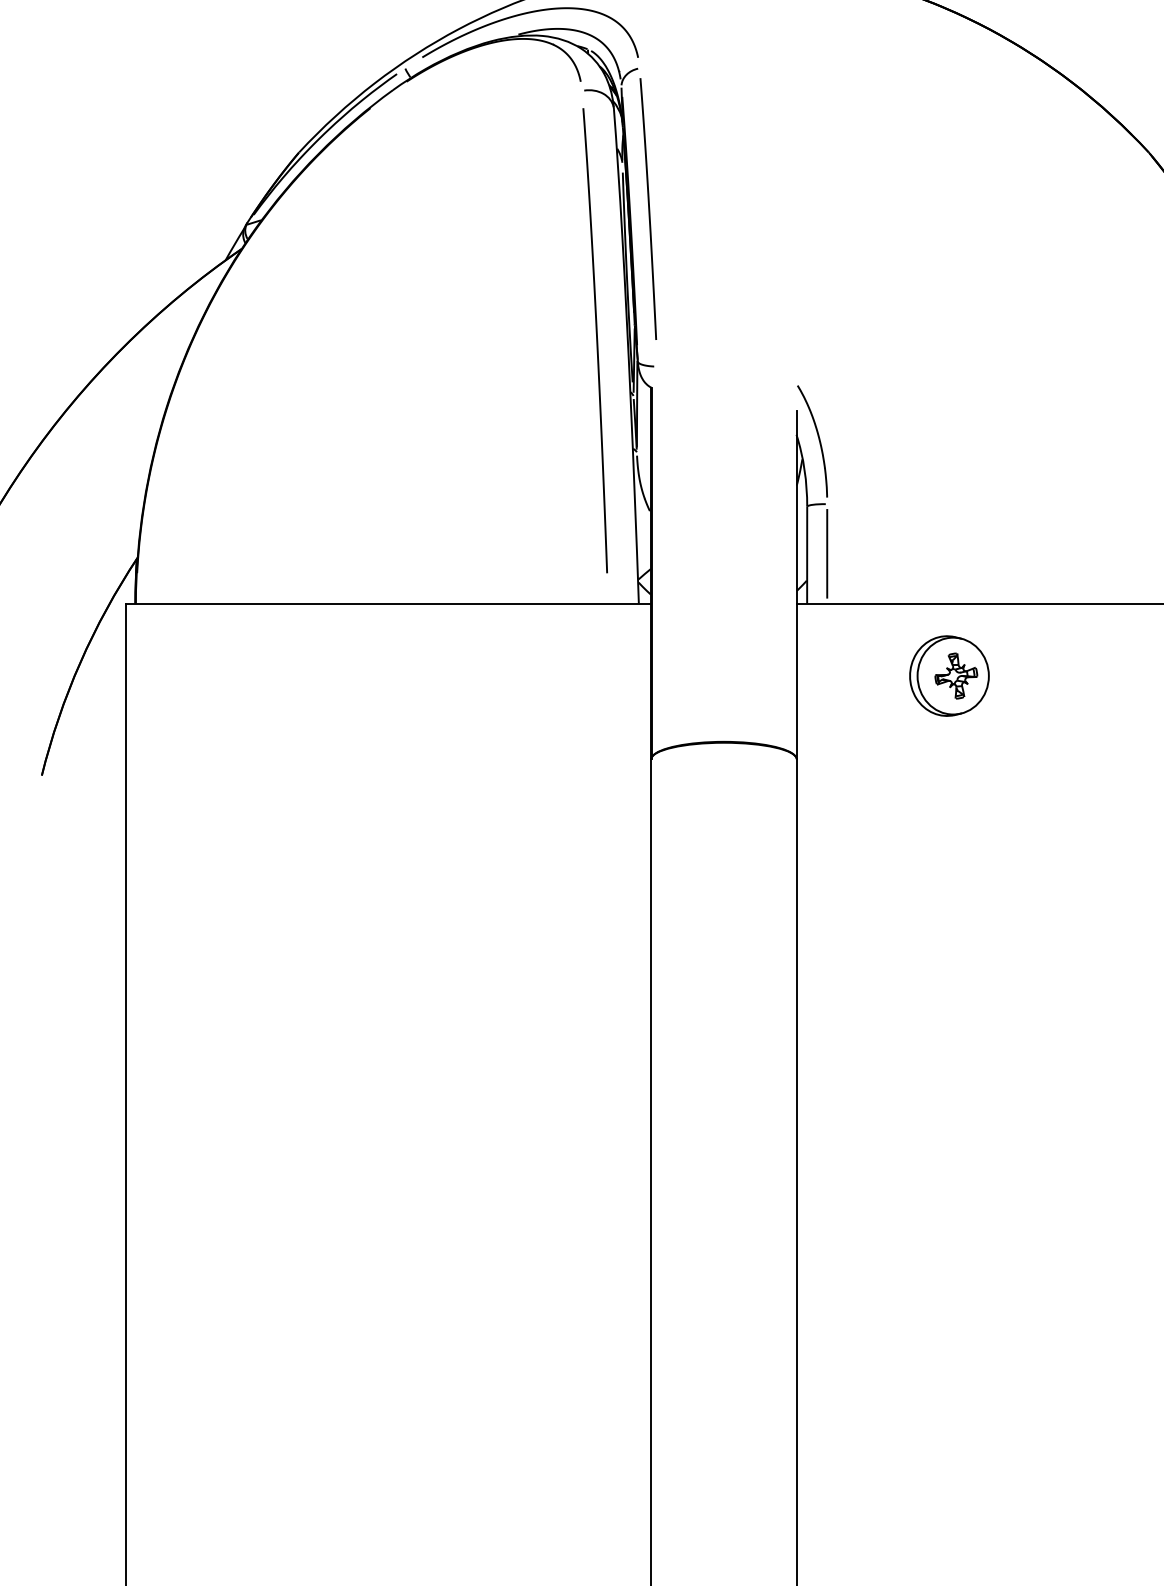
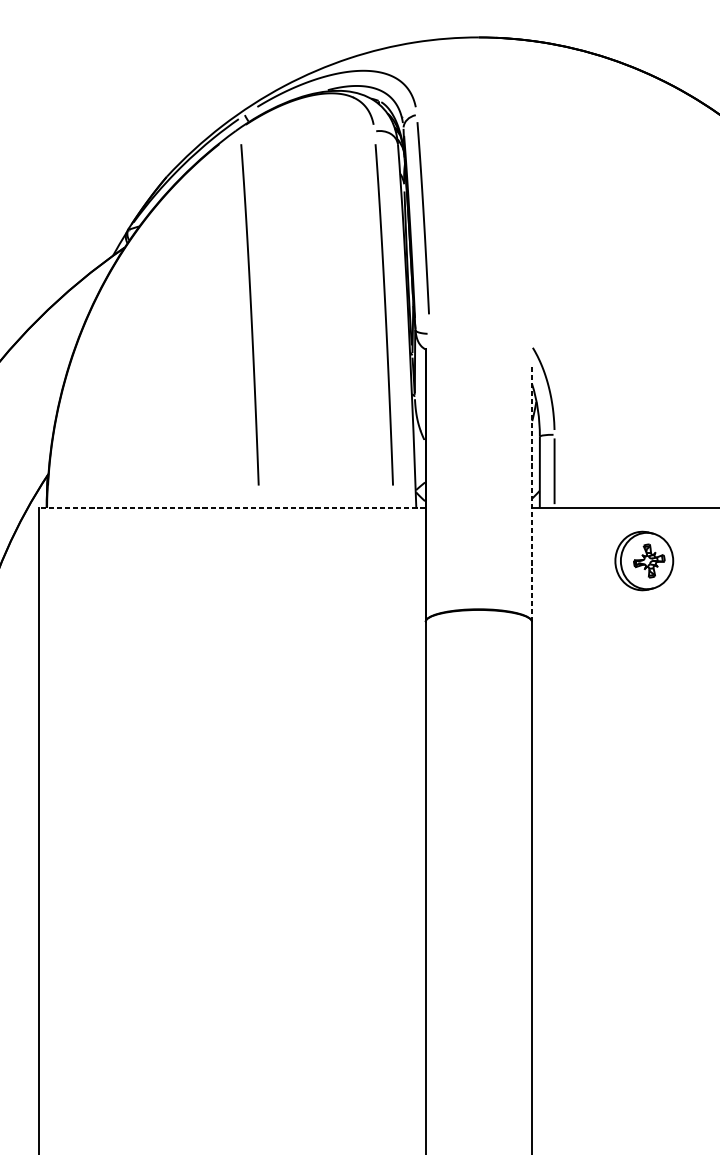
curve: (413, 340) -> (250, 314), added
line: (796, 584) -> (532, 493), solid -> dashed
line: (388, 603) -> (232, 507), solid -> dashed

